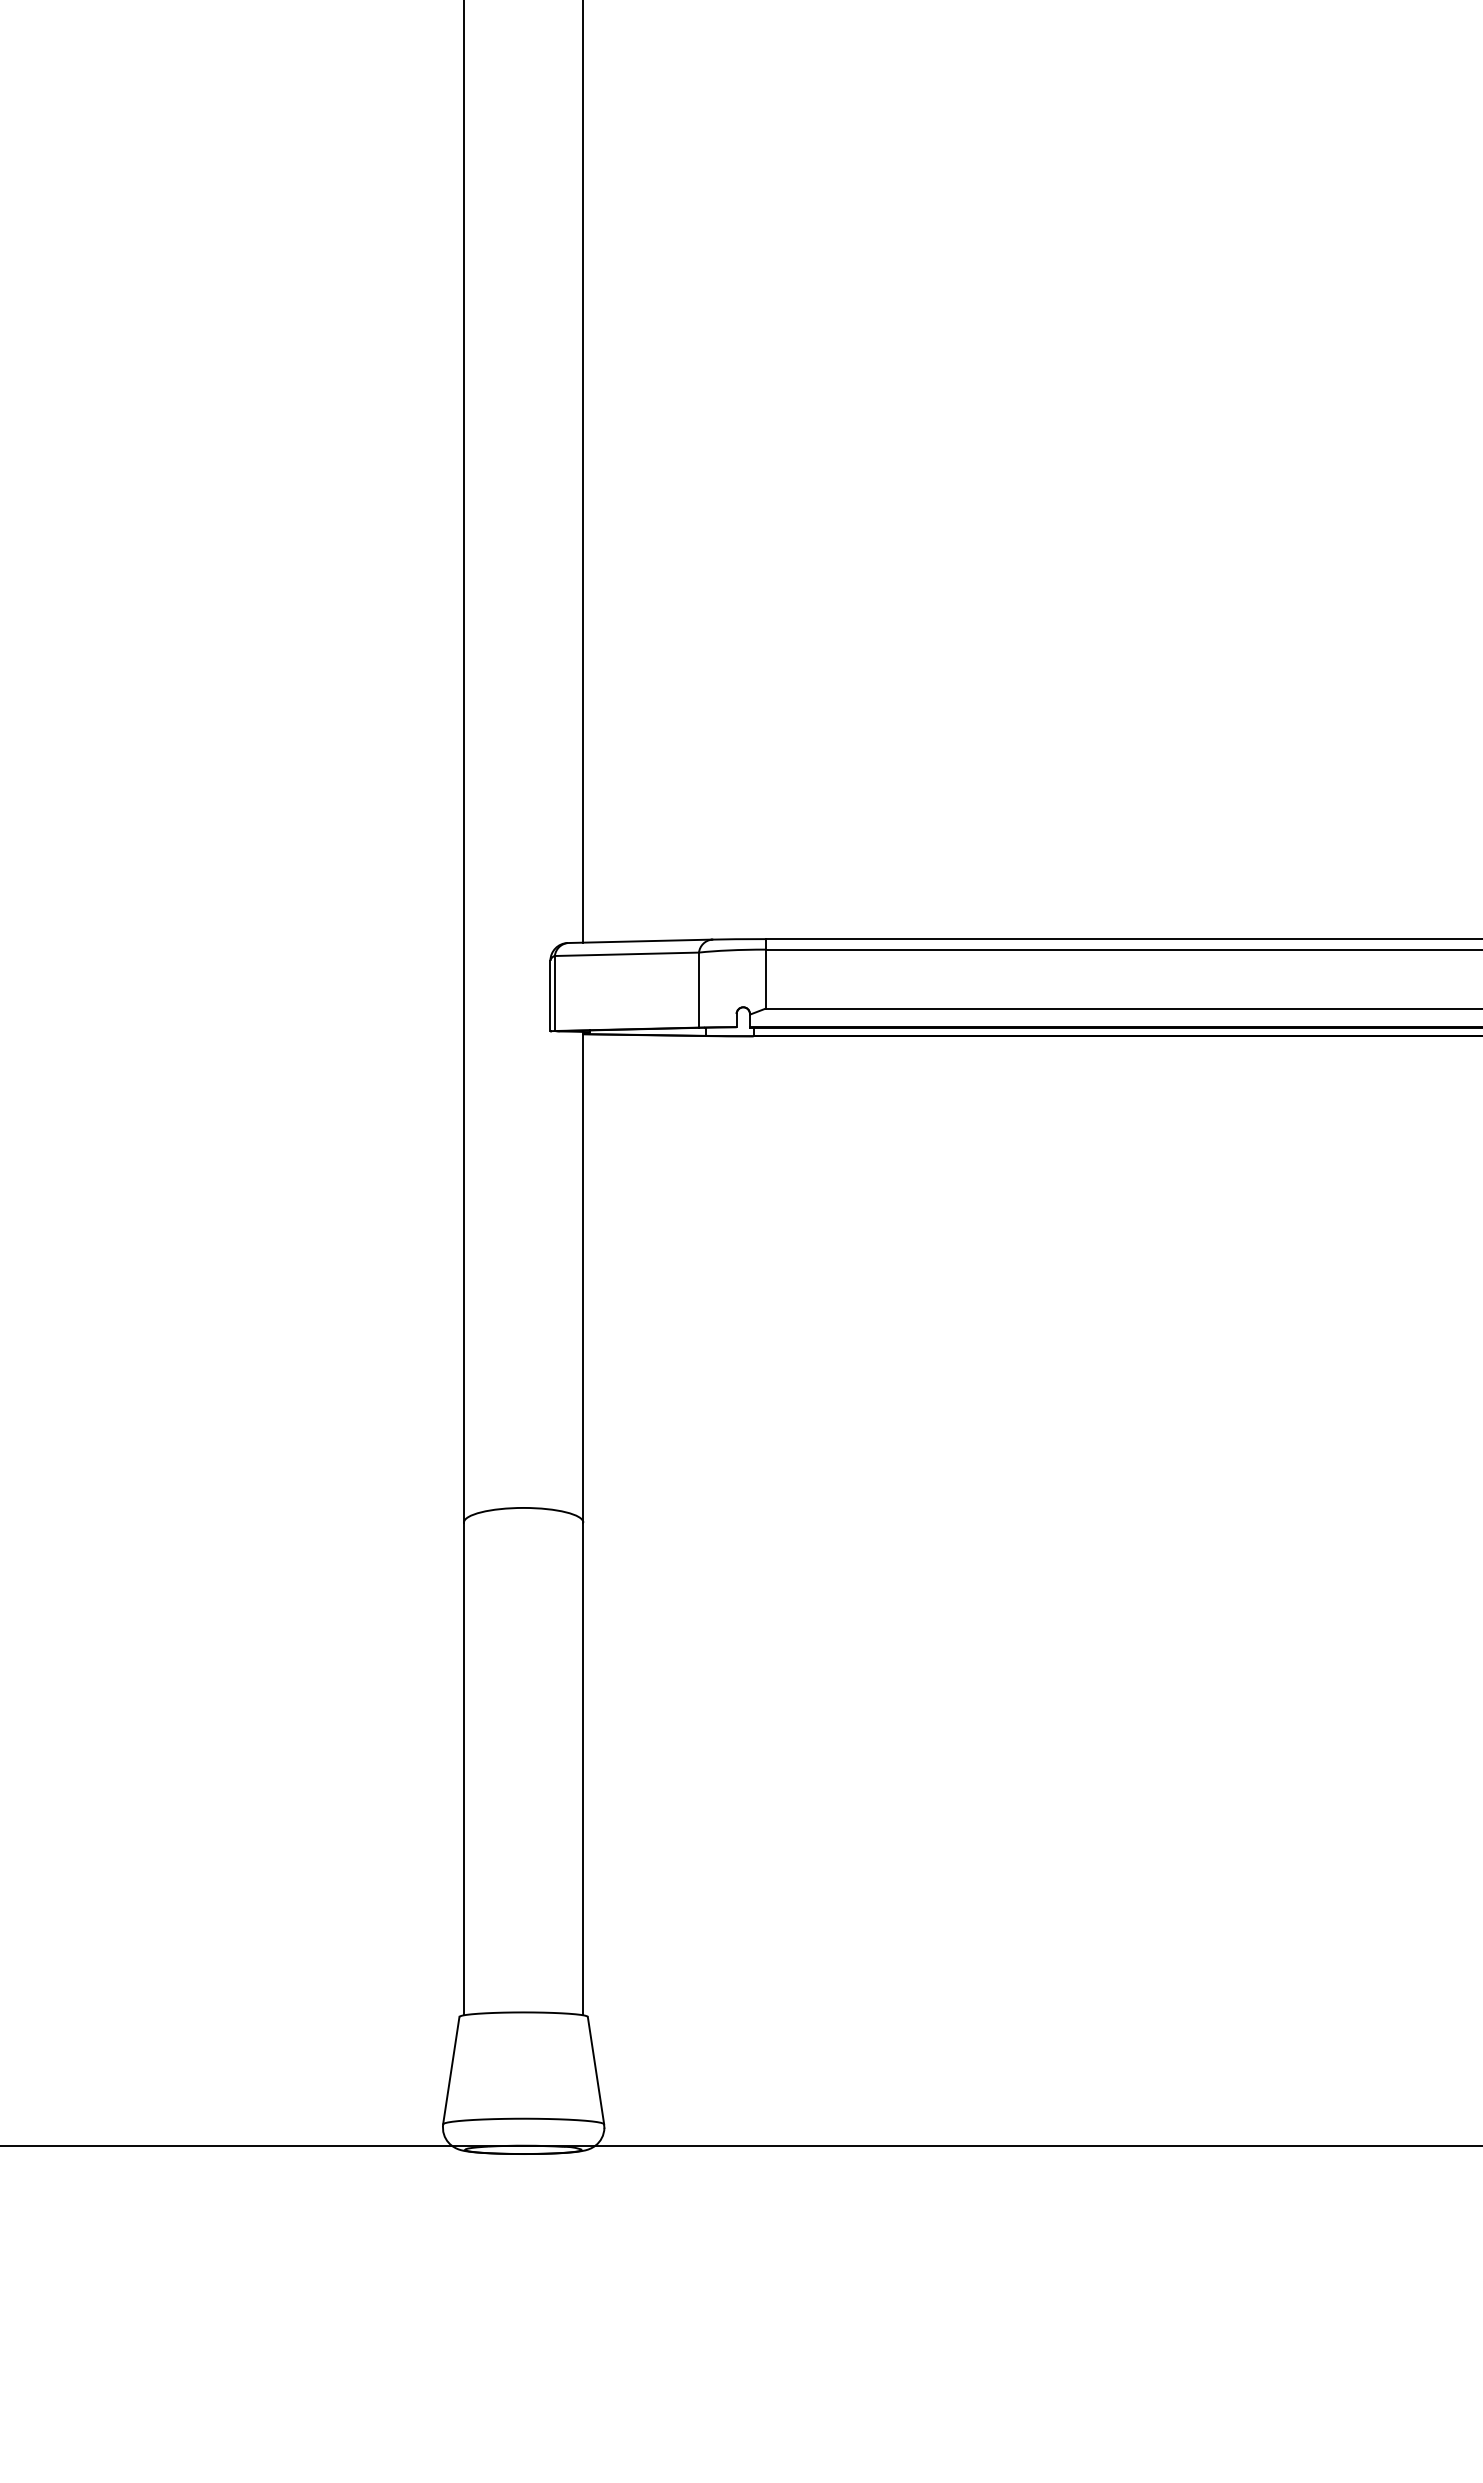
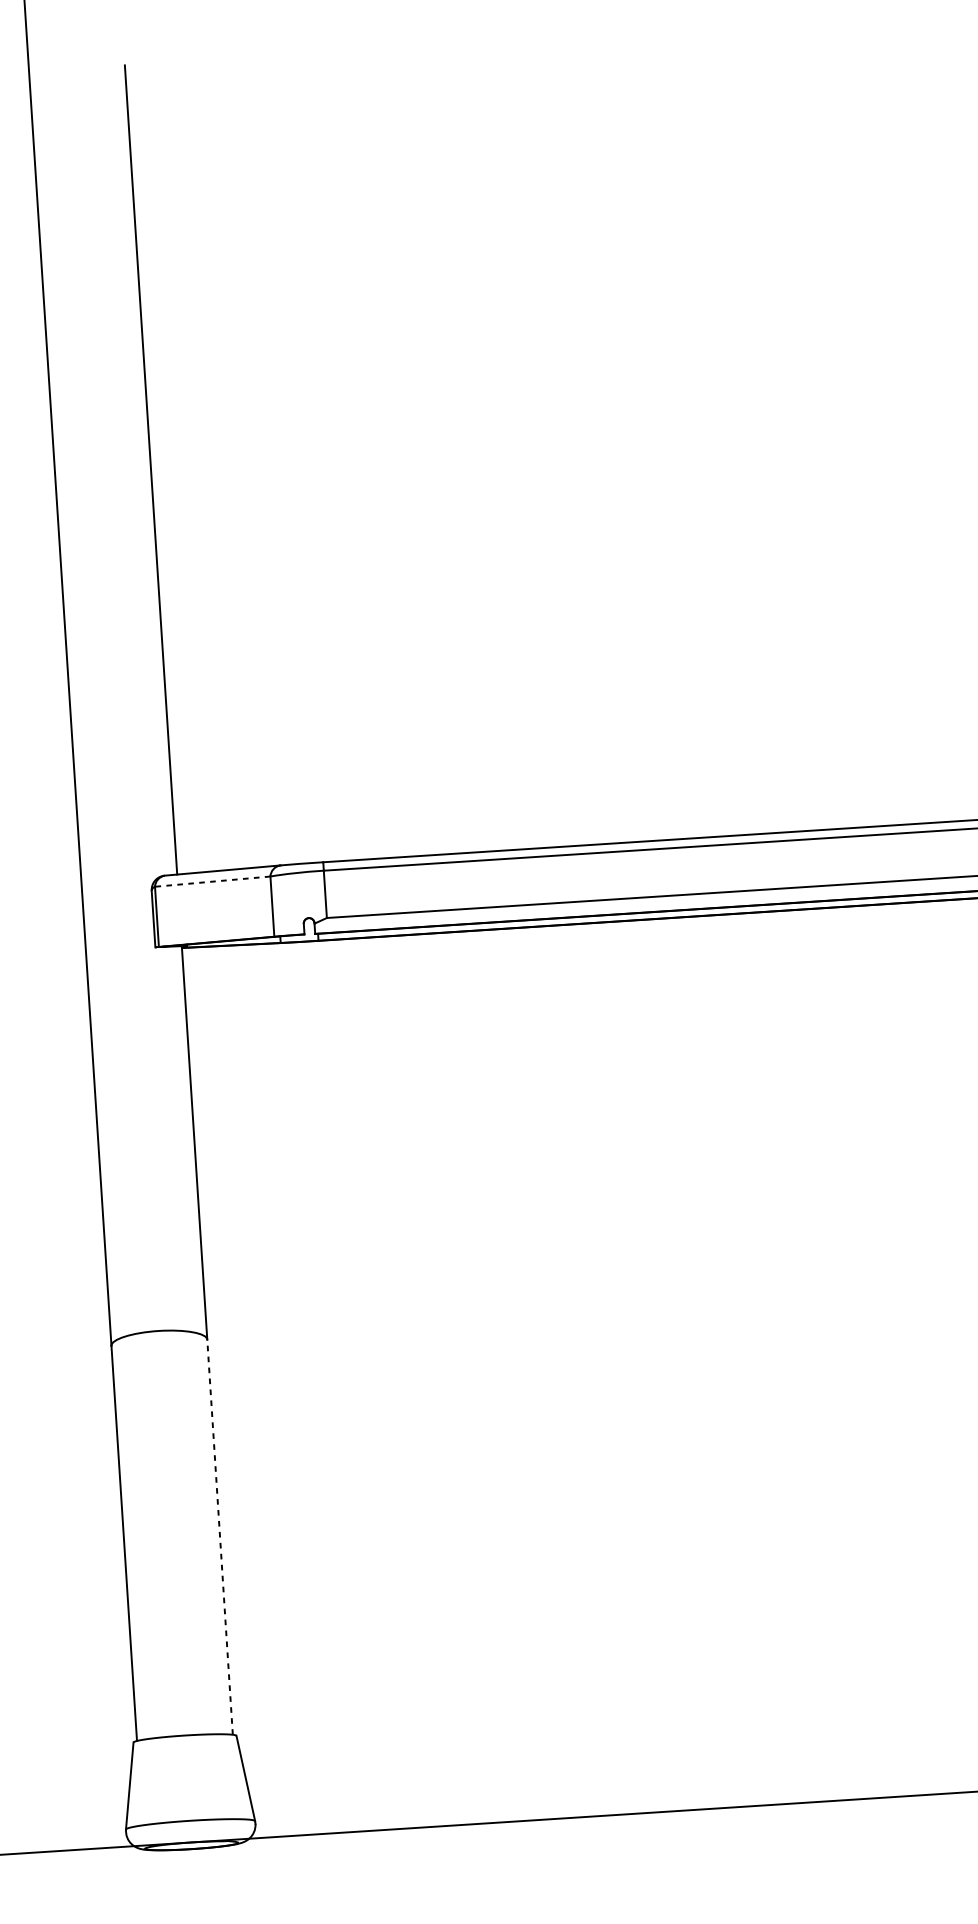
line: (626, 954) -> (212, 881), solid -> dashed
line: (583, 1768) -> (220, 1536), solid -> dashed

